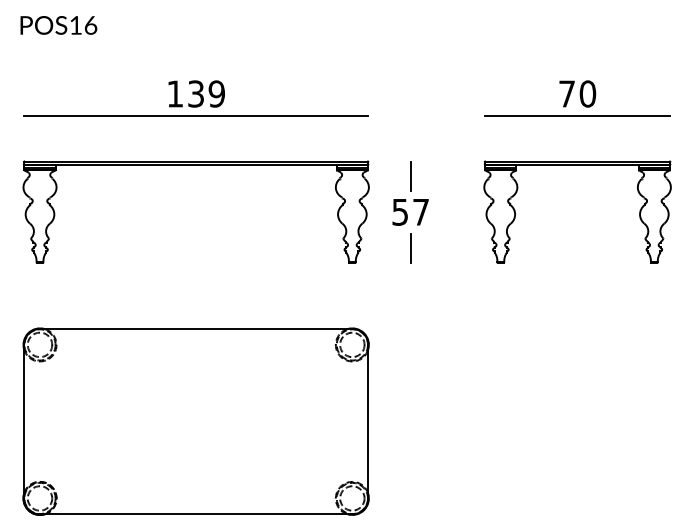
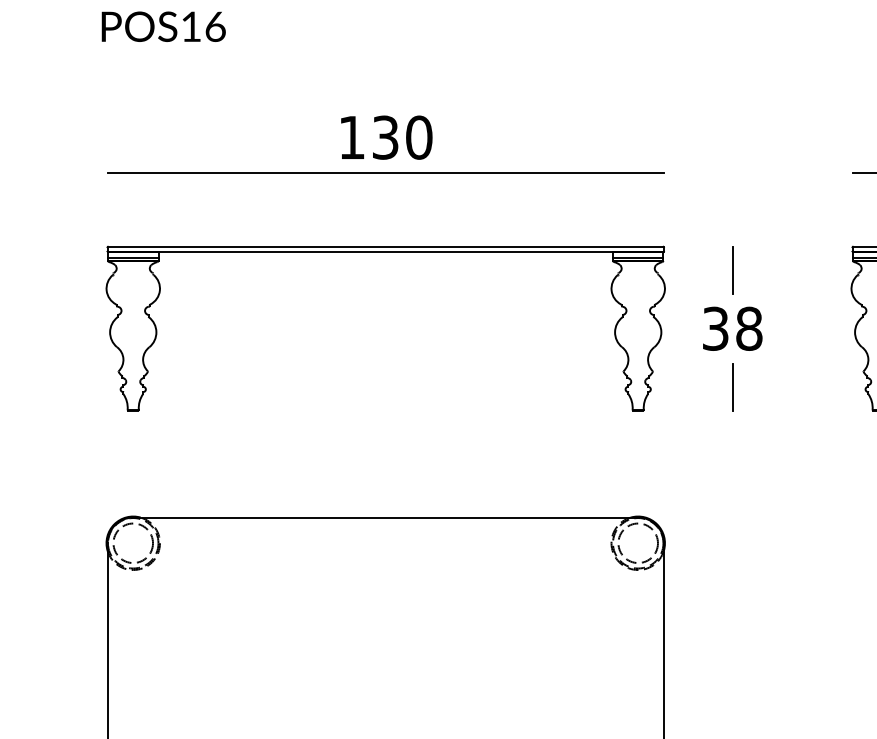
text: (216, 93) -> (418, 136), 139 -> 130
text: (411, 211) -> (733, 327), 57 -> 38

